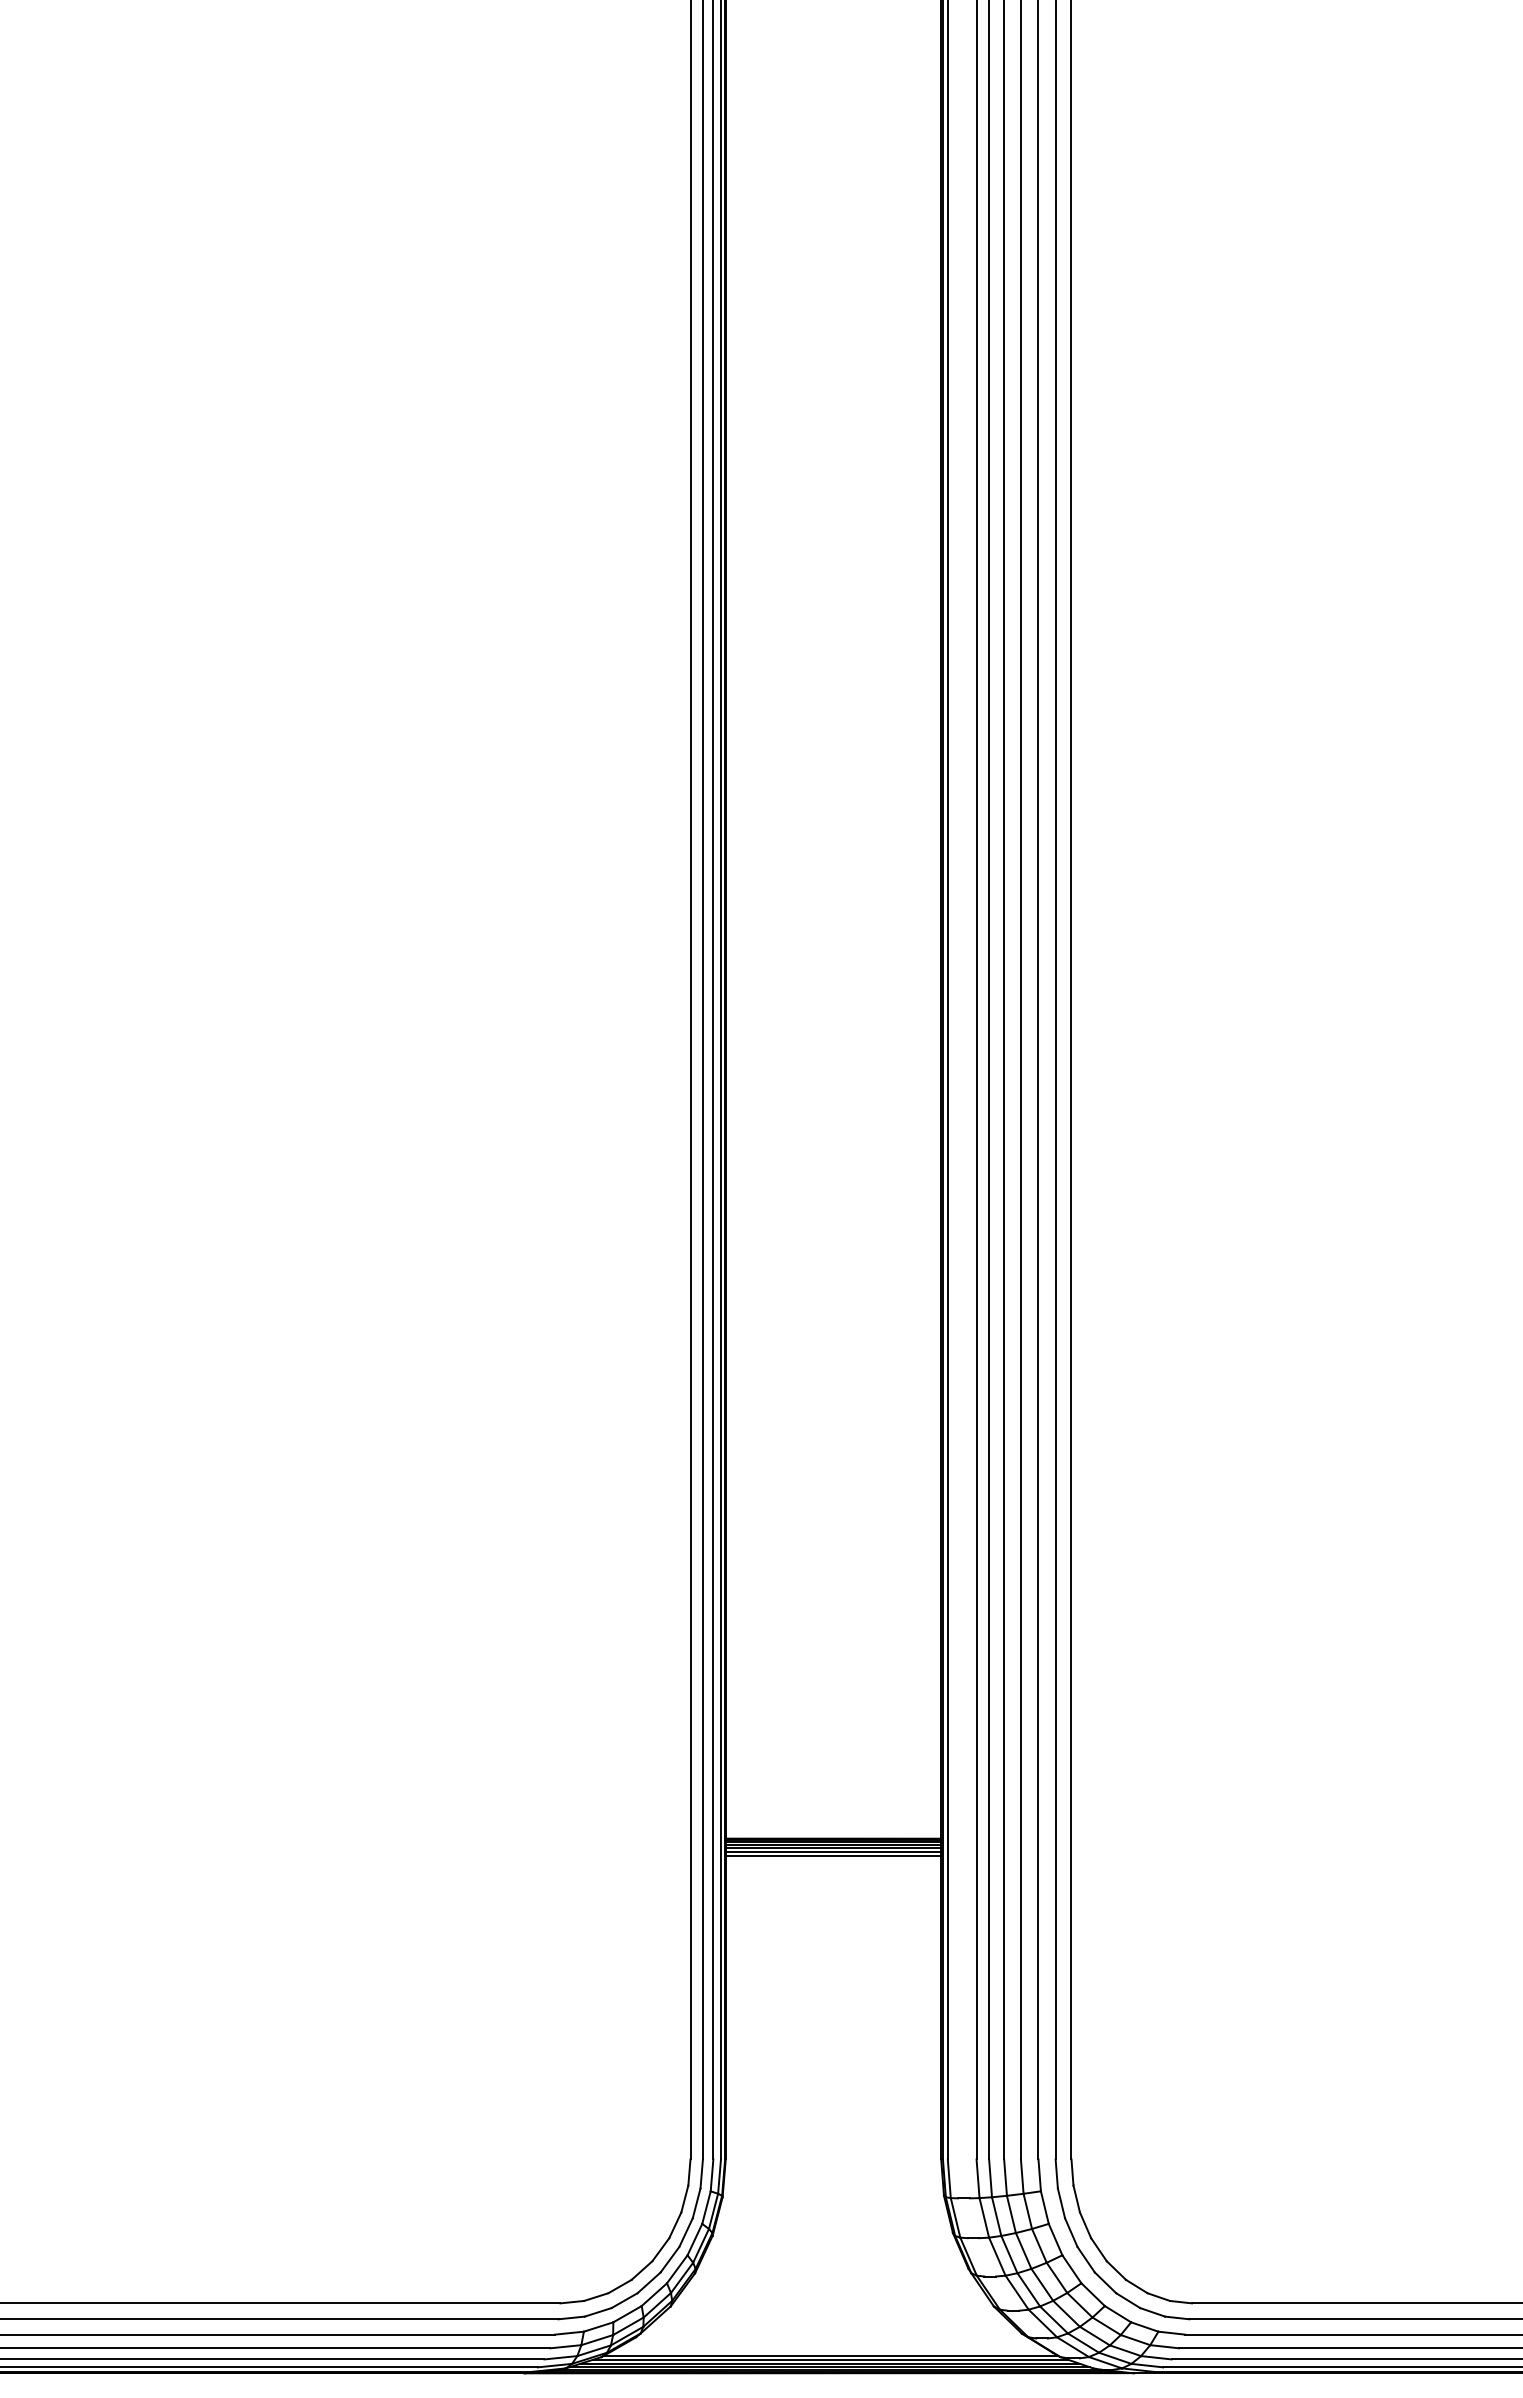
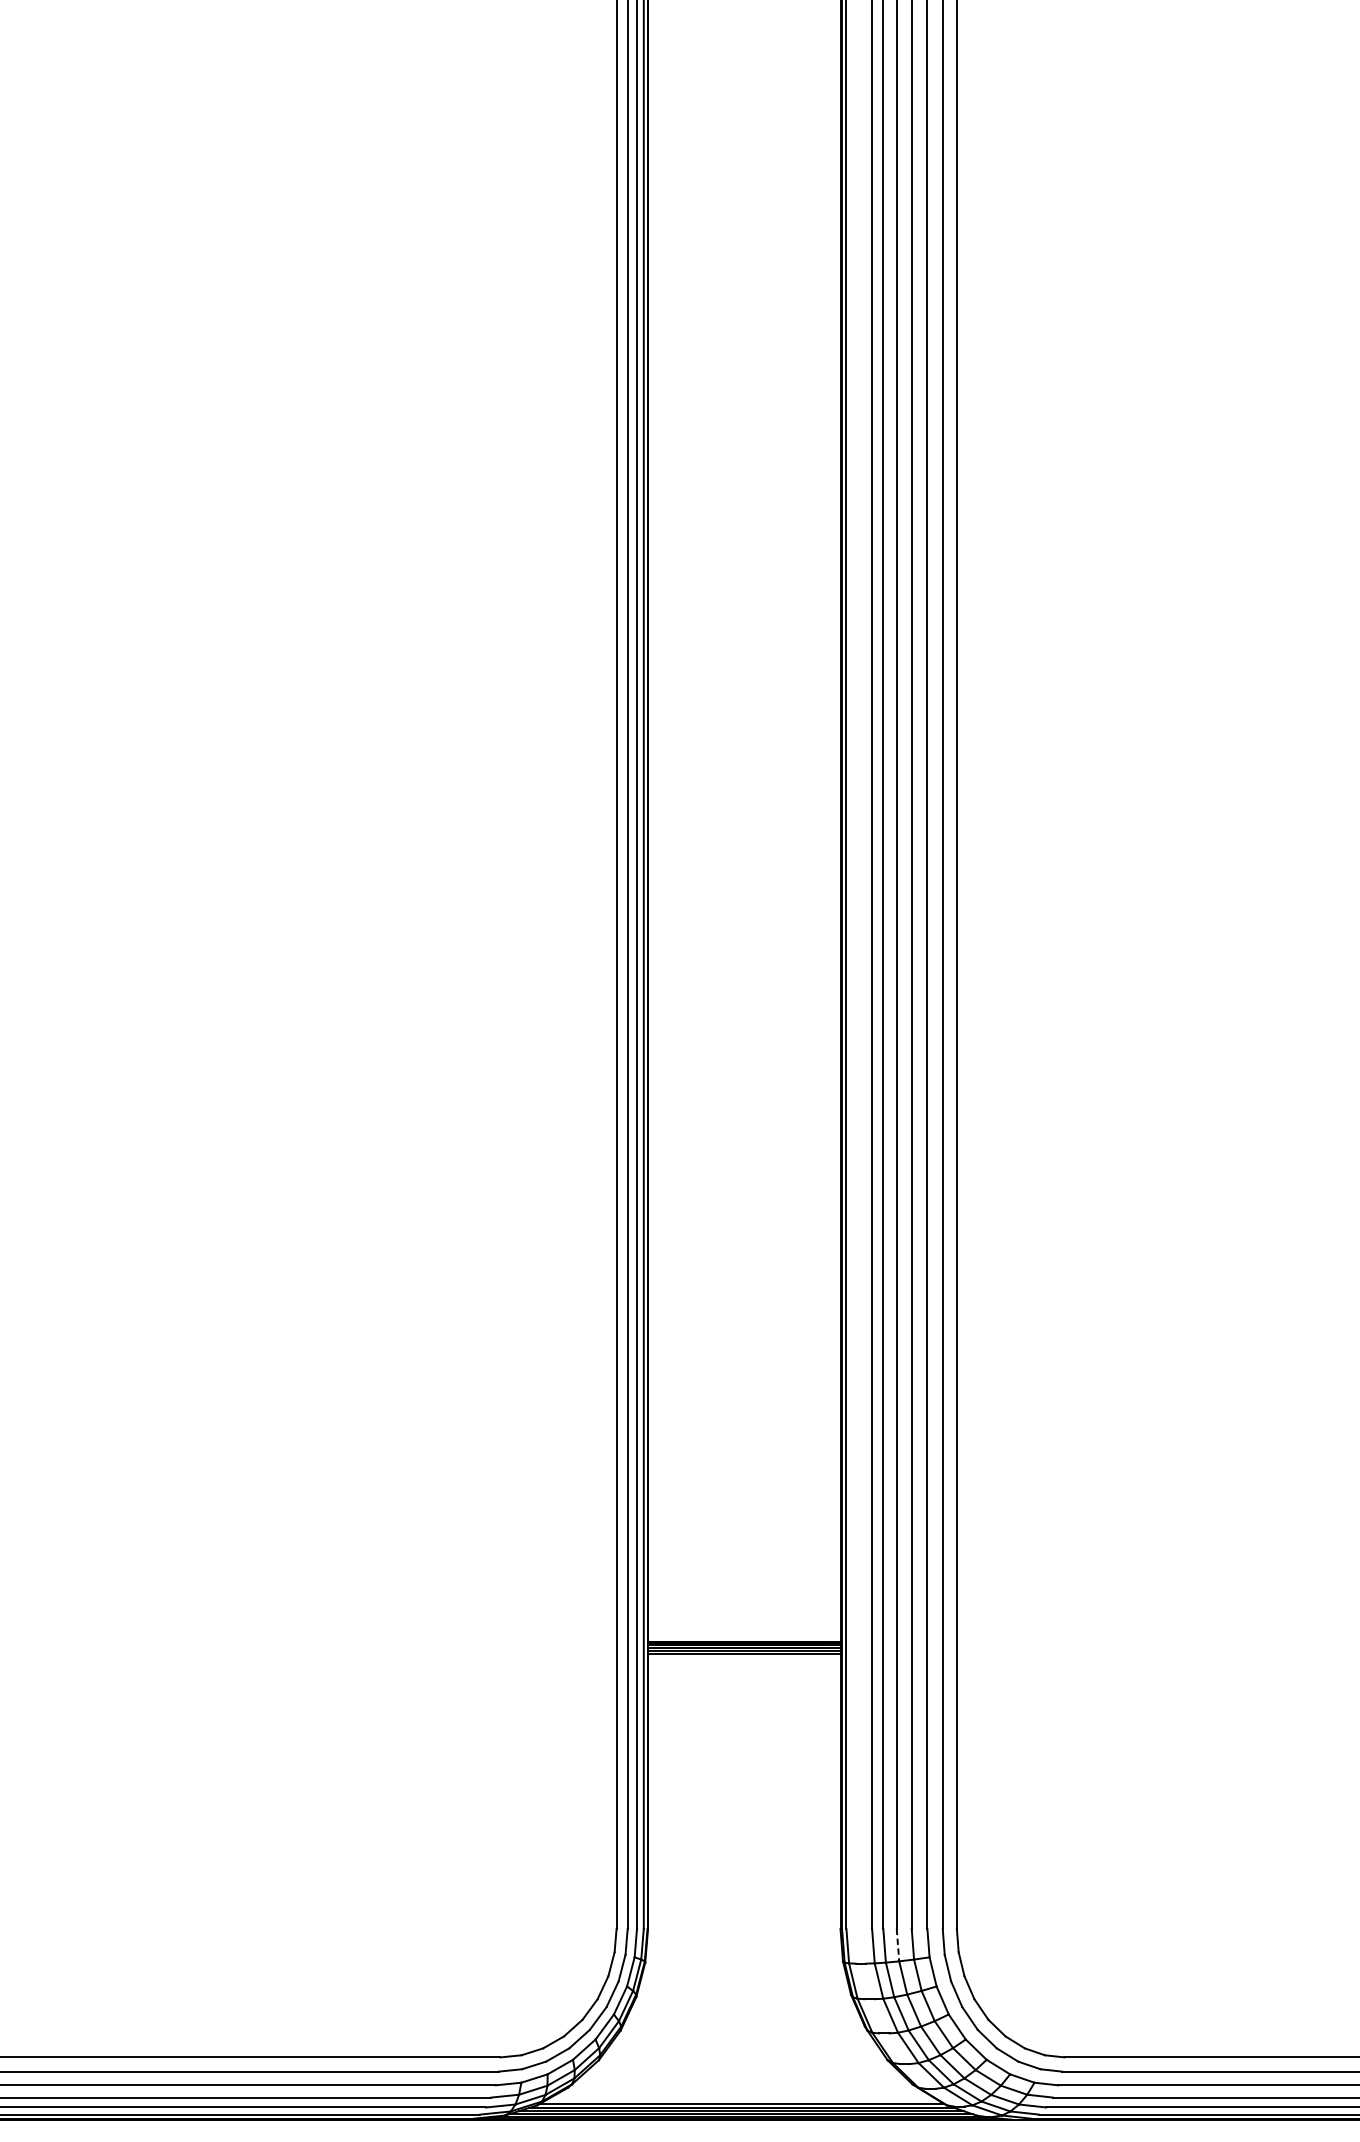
line: (833, 1856) -> (744, 1658), removed
line: (1005, 2178) -> (897, 1945), solid -> dashed

